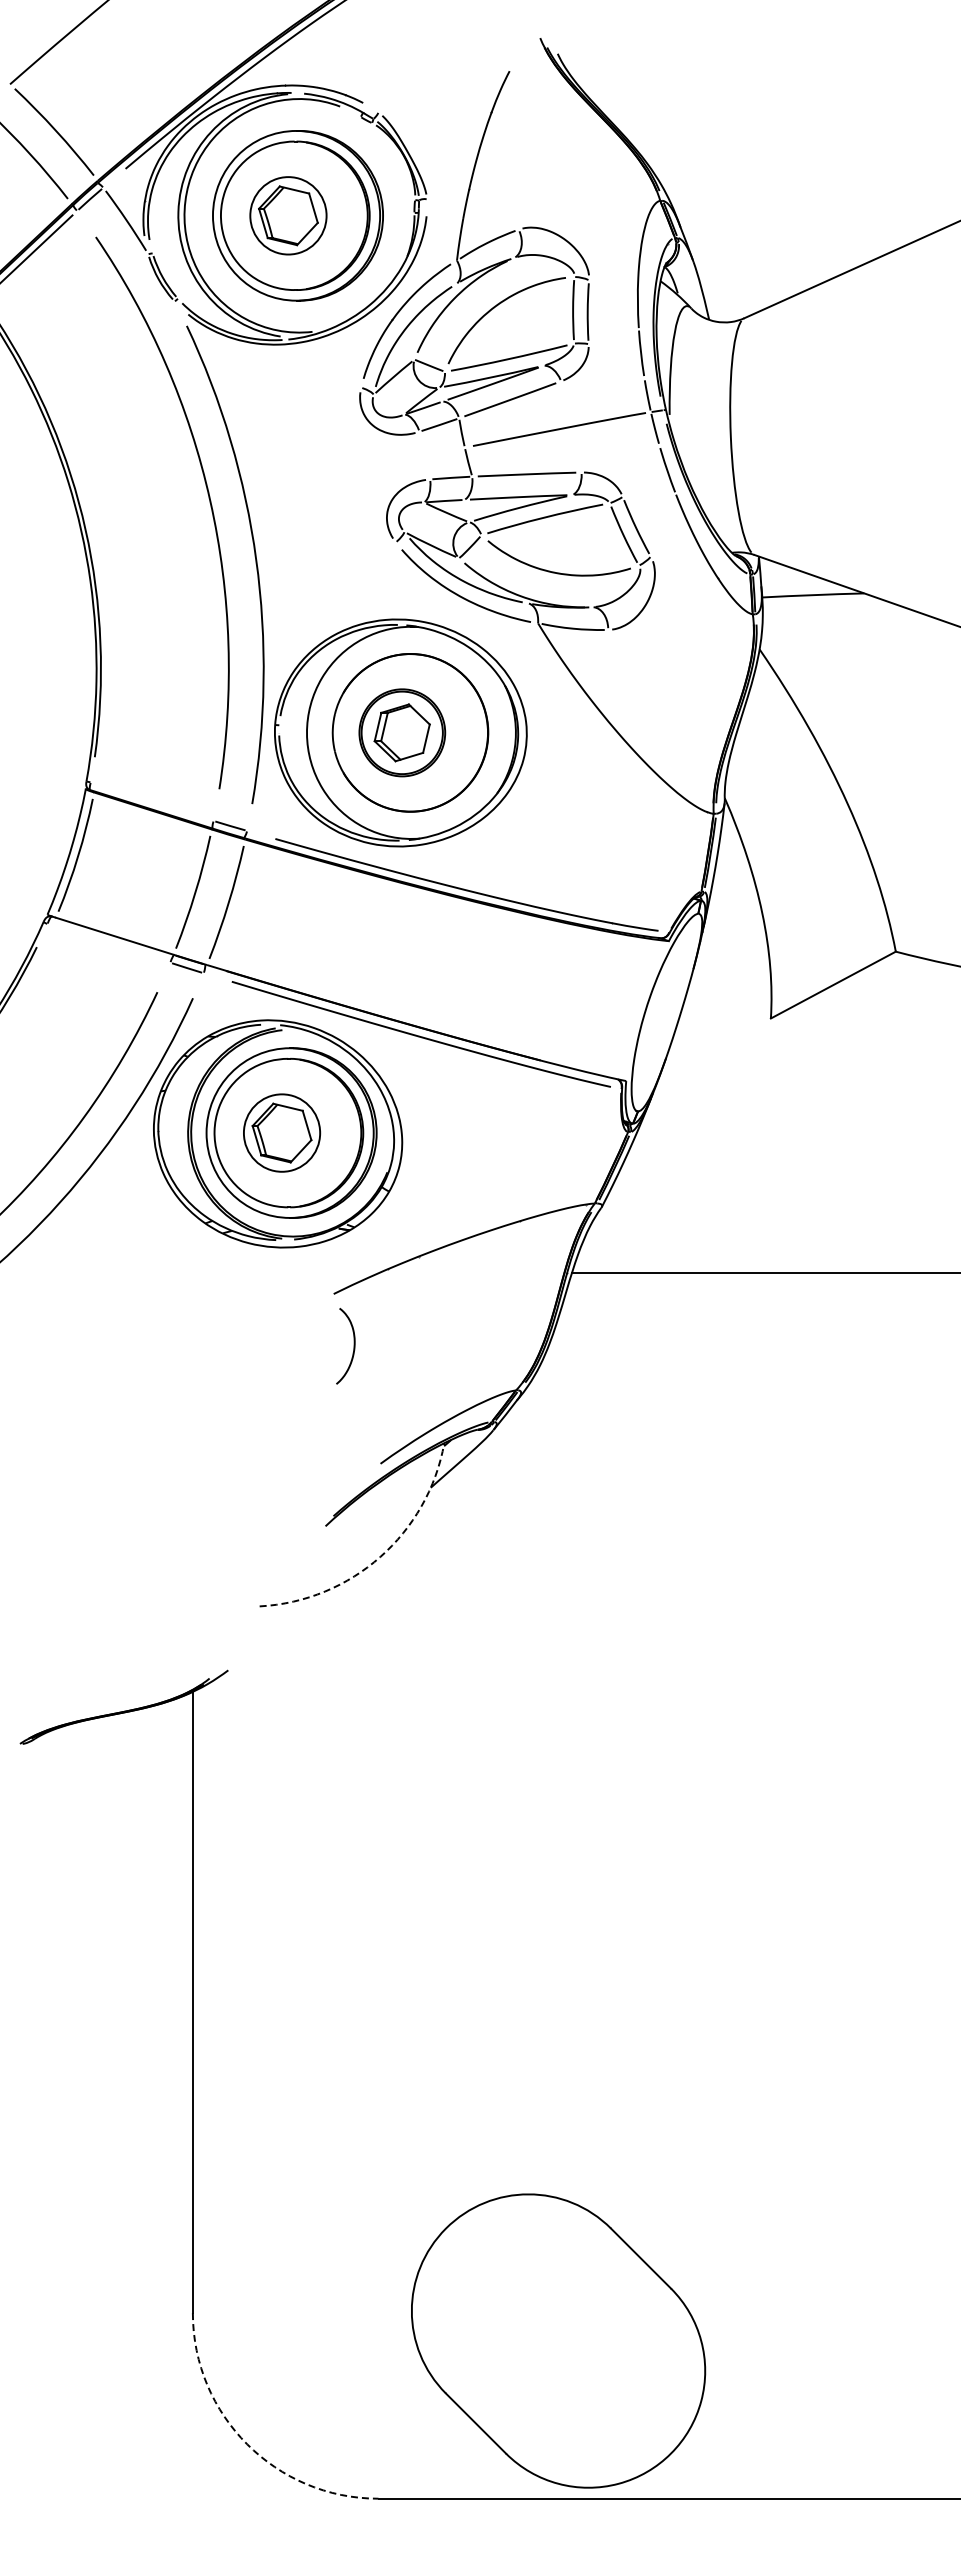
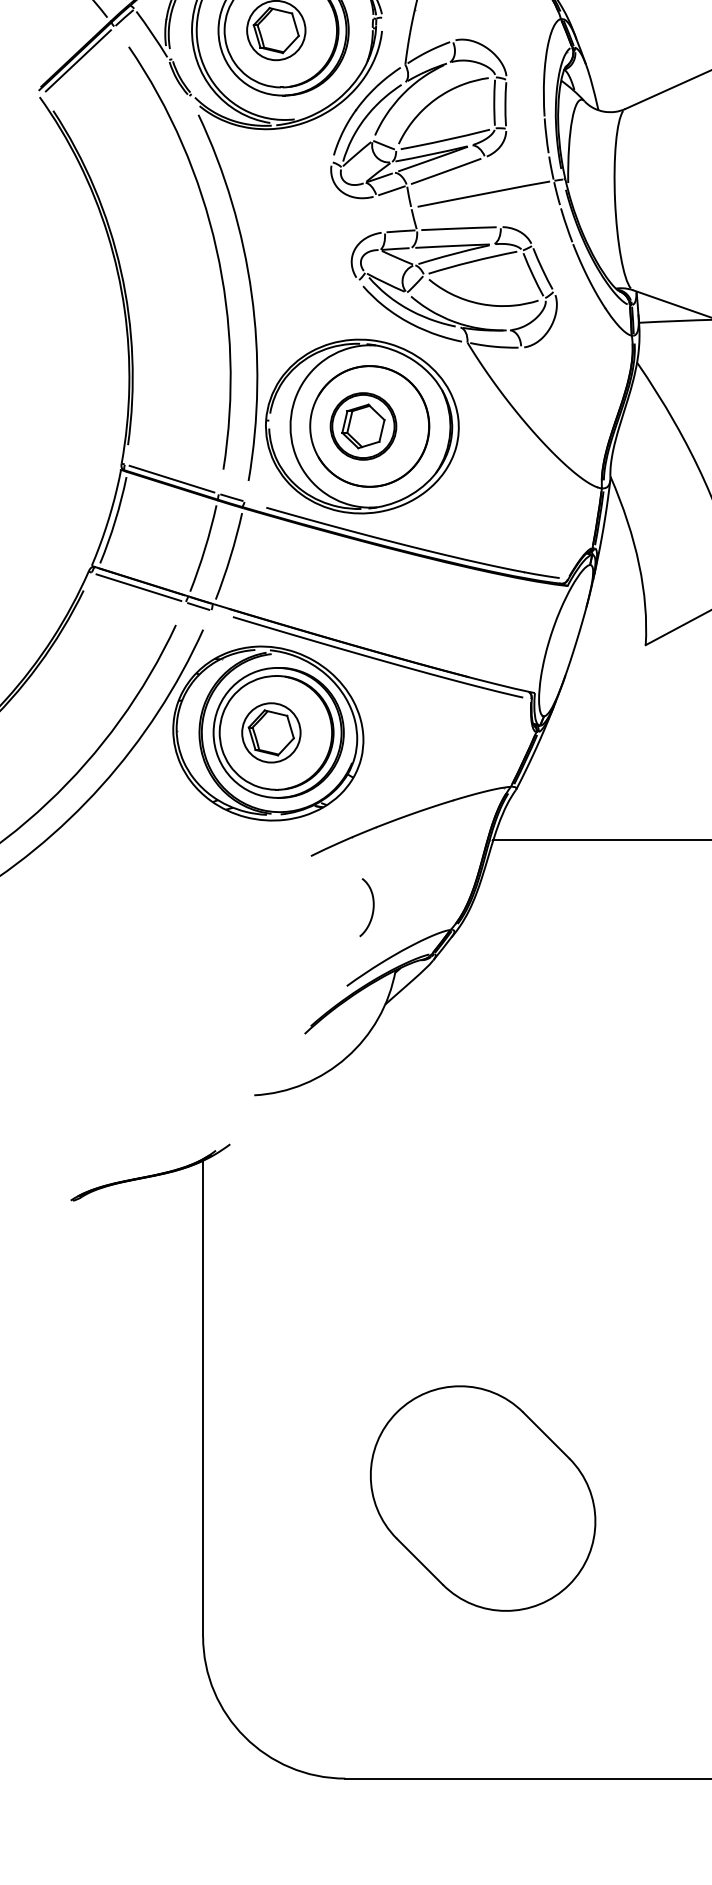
line: (151, 801) -> (171, 479), added
line: (112, 935) -> (141, 581), added
line: (108, 943) -> (138, 587), added
curve: (353, 1346) -> (372, 907), moved
arc: (380, 1556) -> (346, 1057), dashed -> solid
part: (558, 2340) -> (483, 1498), moved
arc: (247, 2444) -> (244, 1737), dashed -> solid

